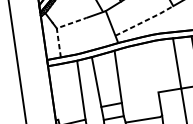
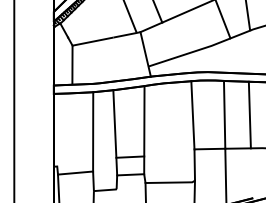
line: (145, 20) -> (190, 52), dashed -> solid
line: (57, 28) -> (73, 45), dashed -> solid
line: (153, 67) -> (192, 115), added

